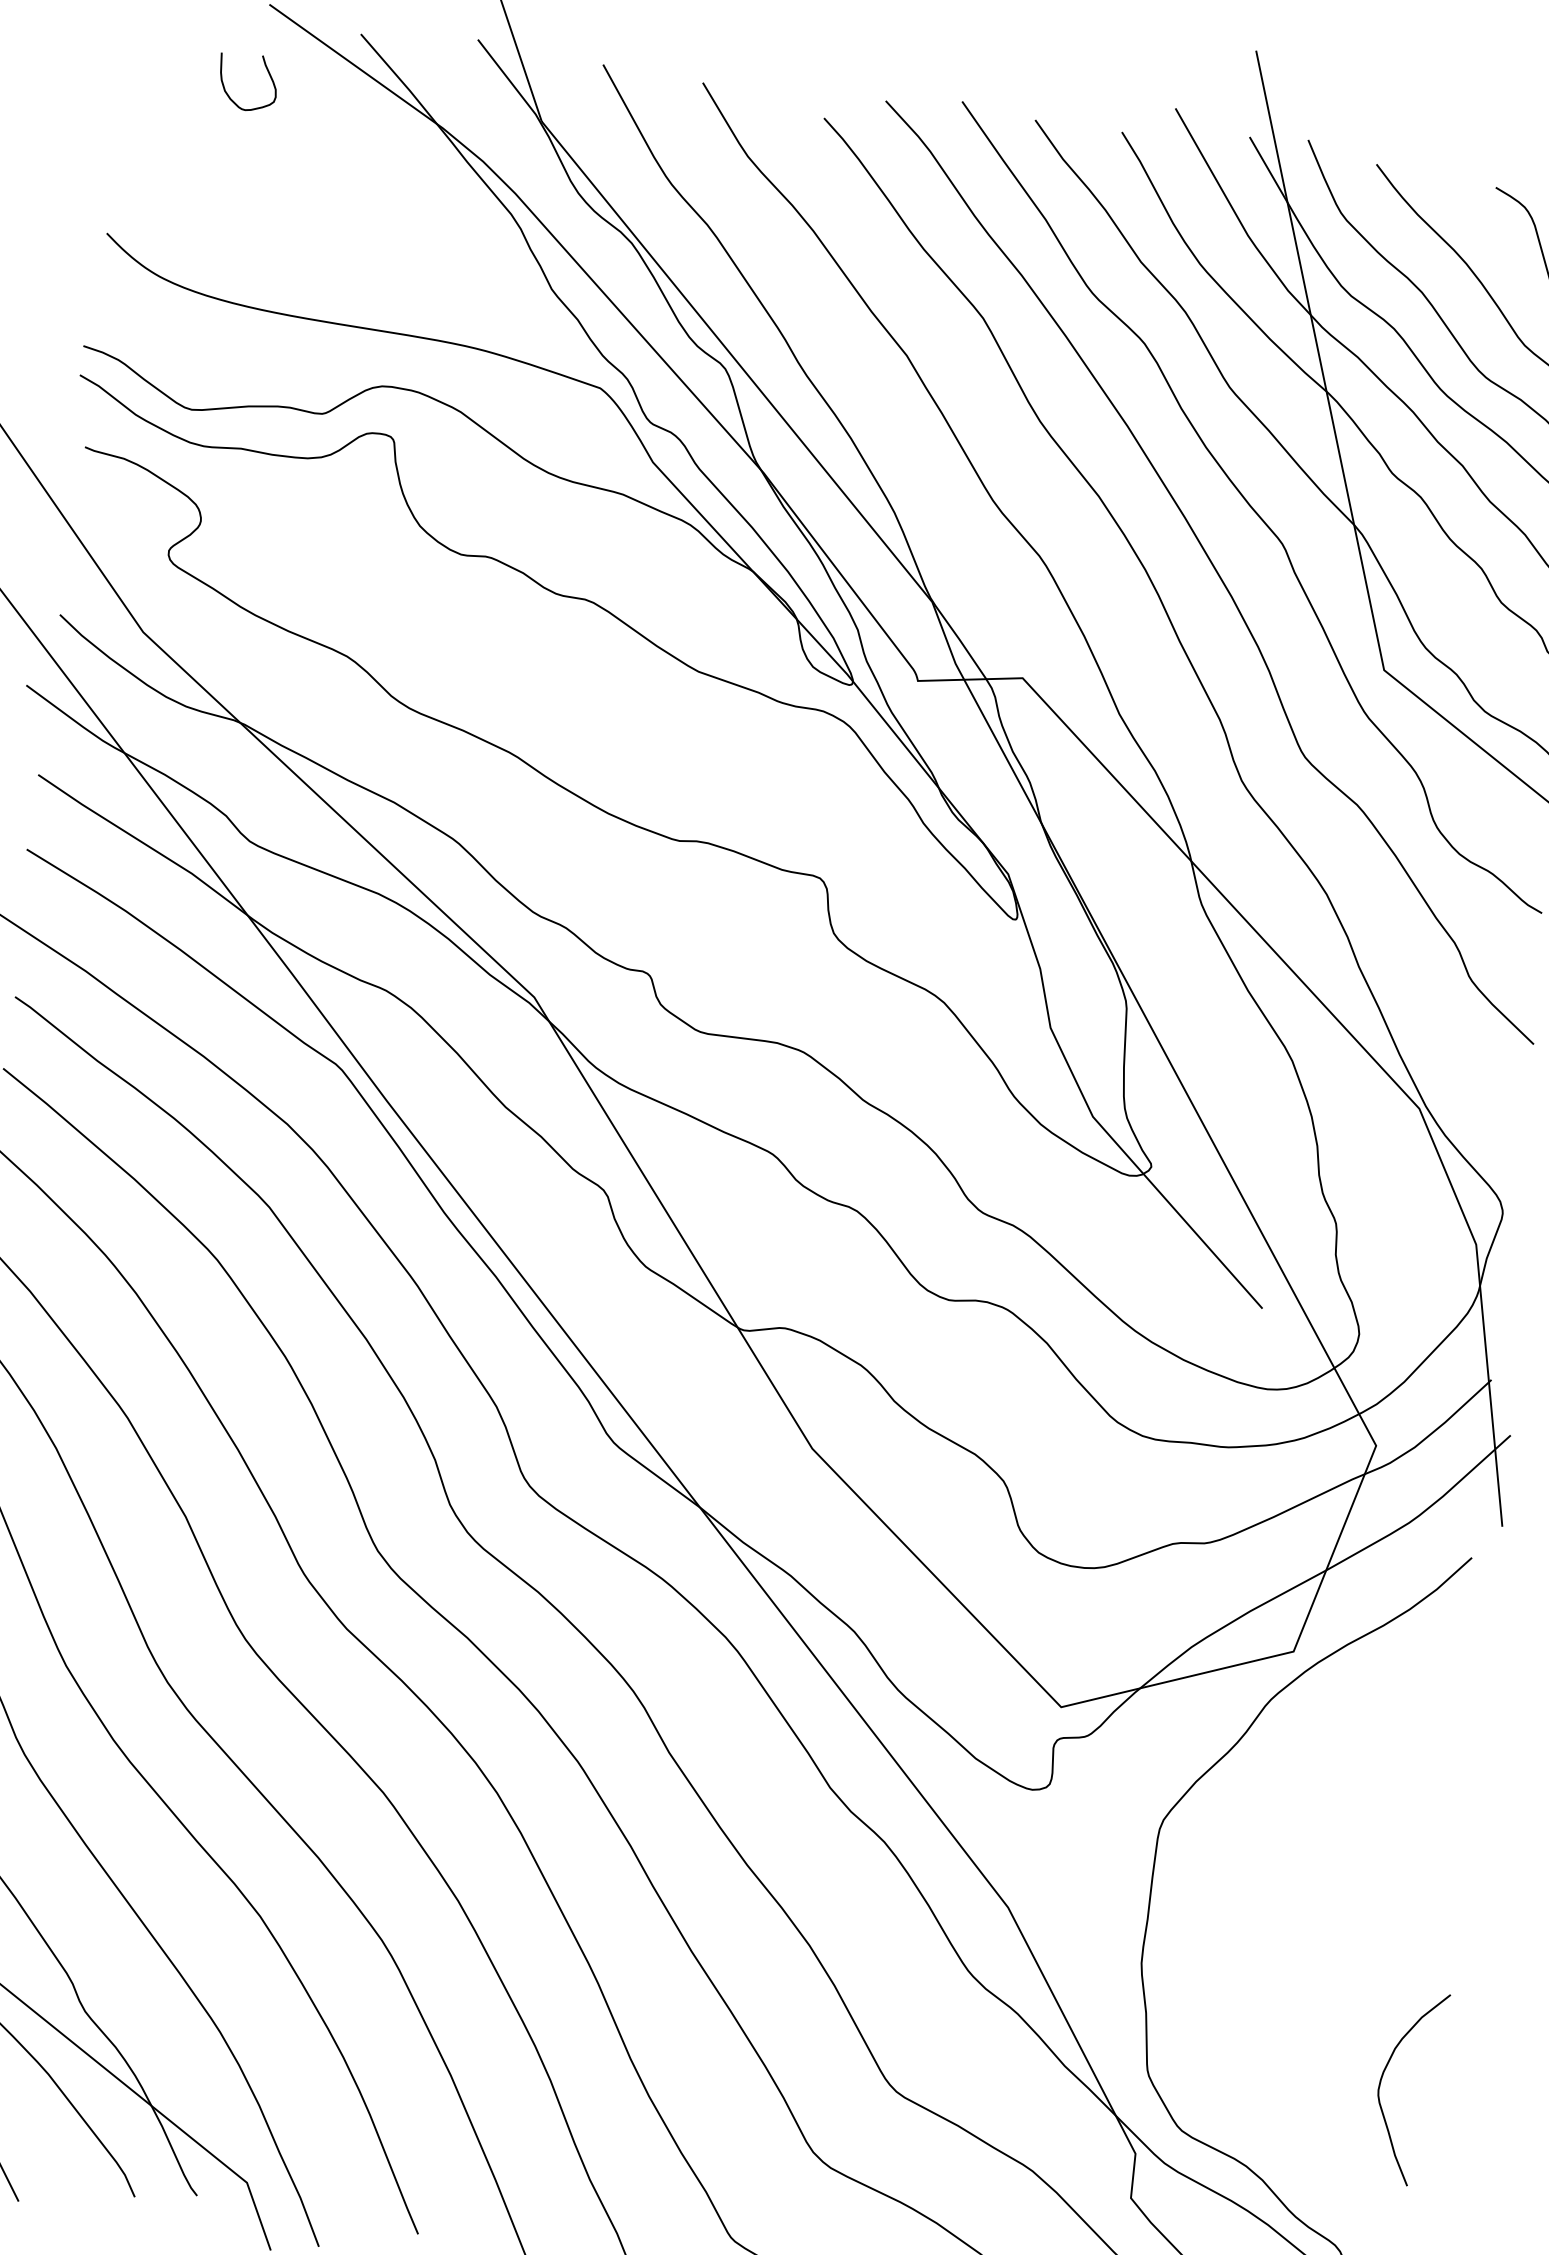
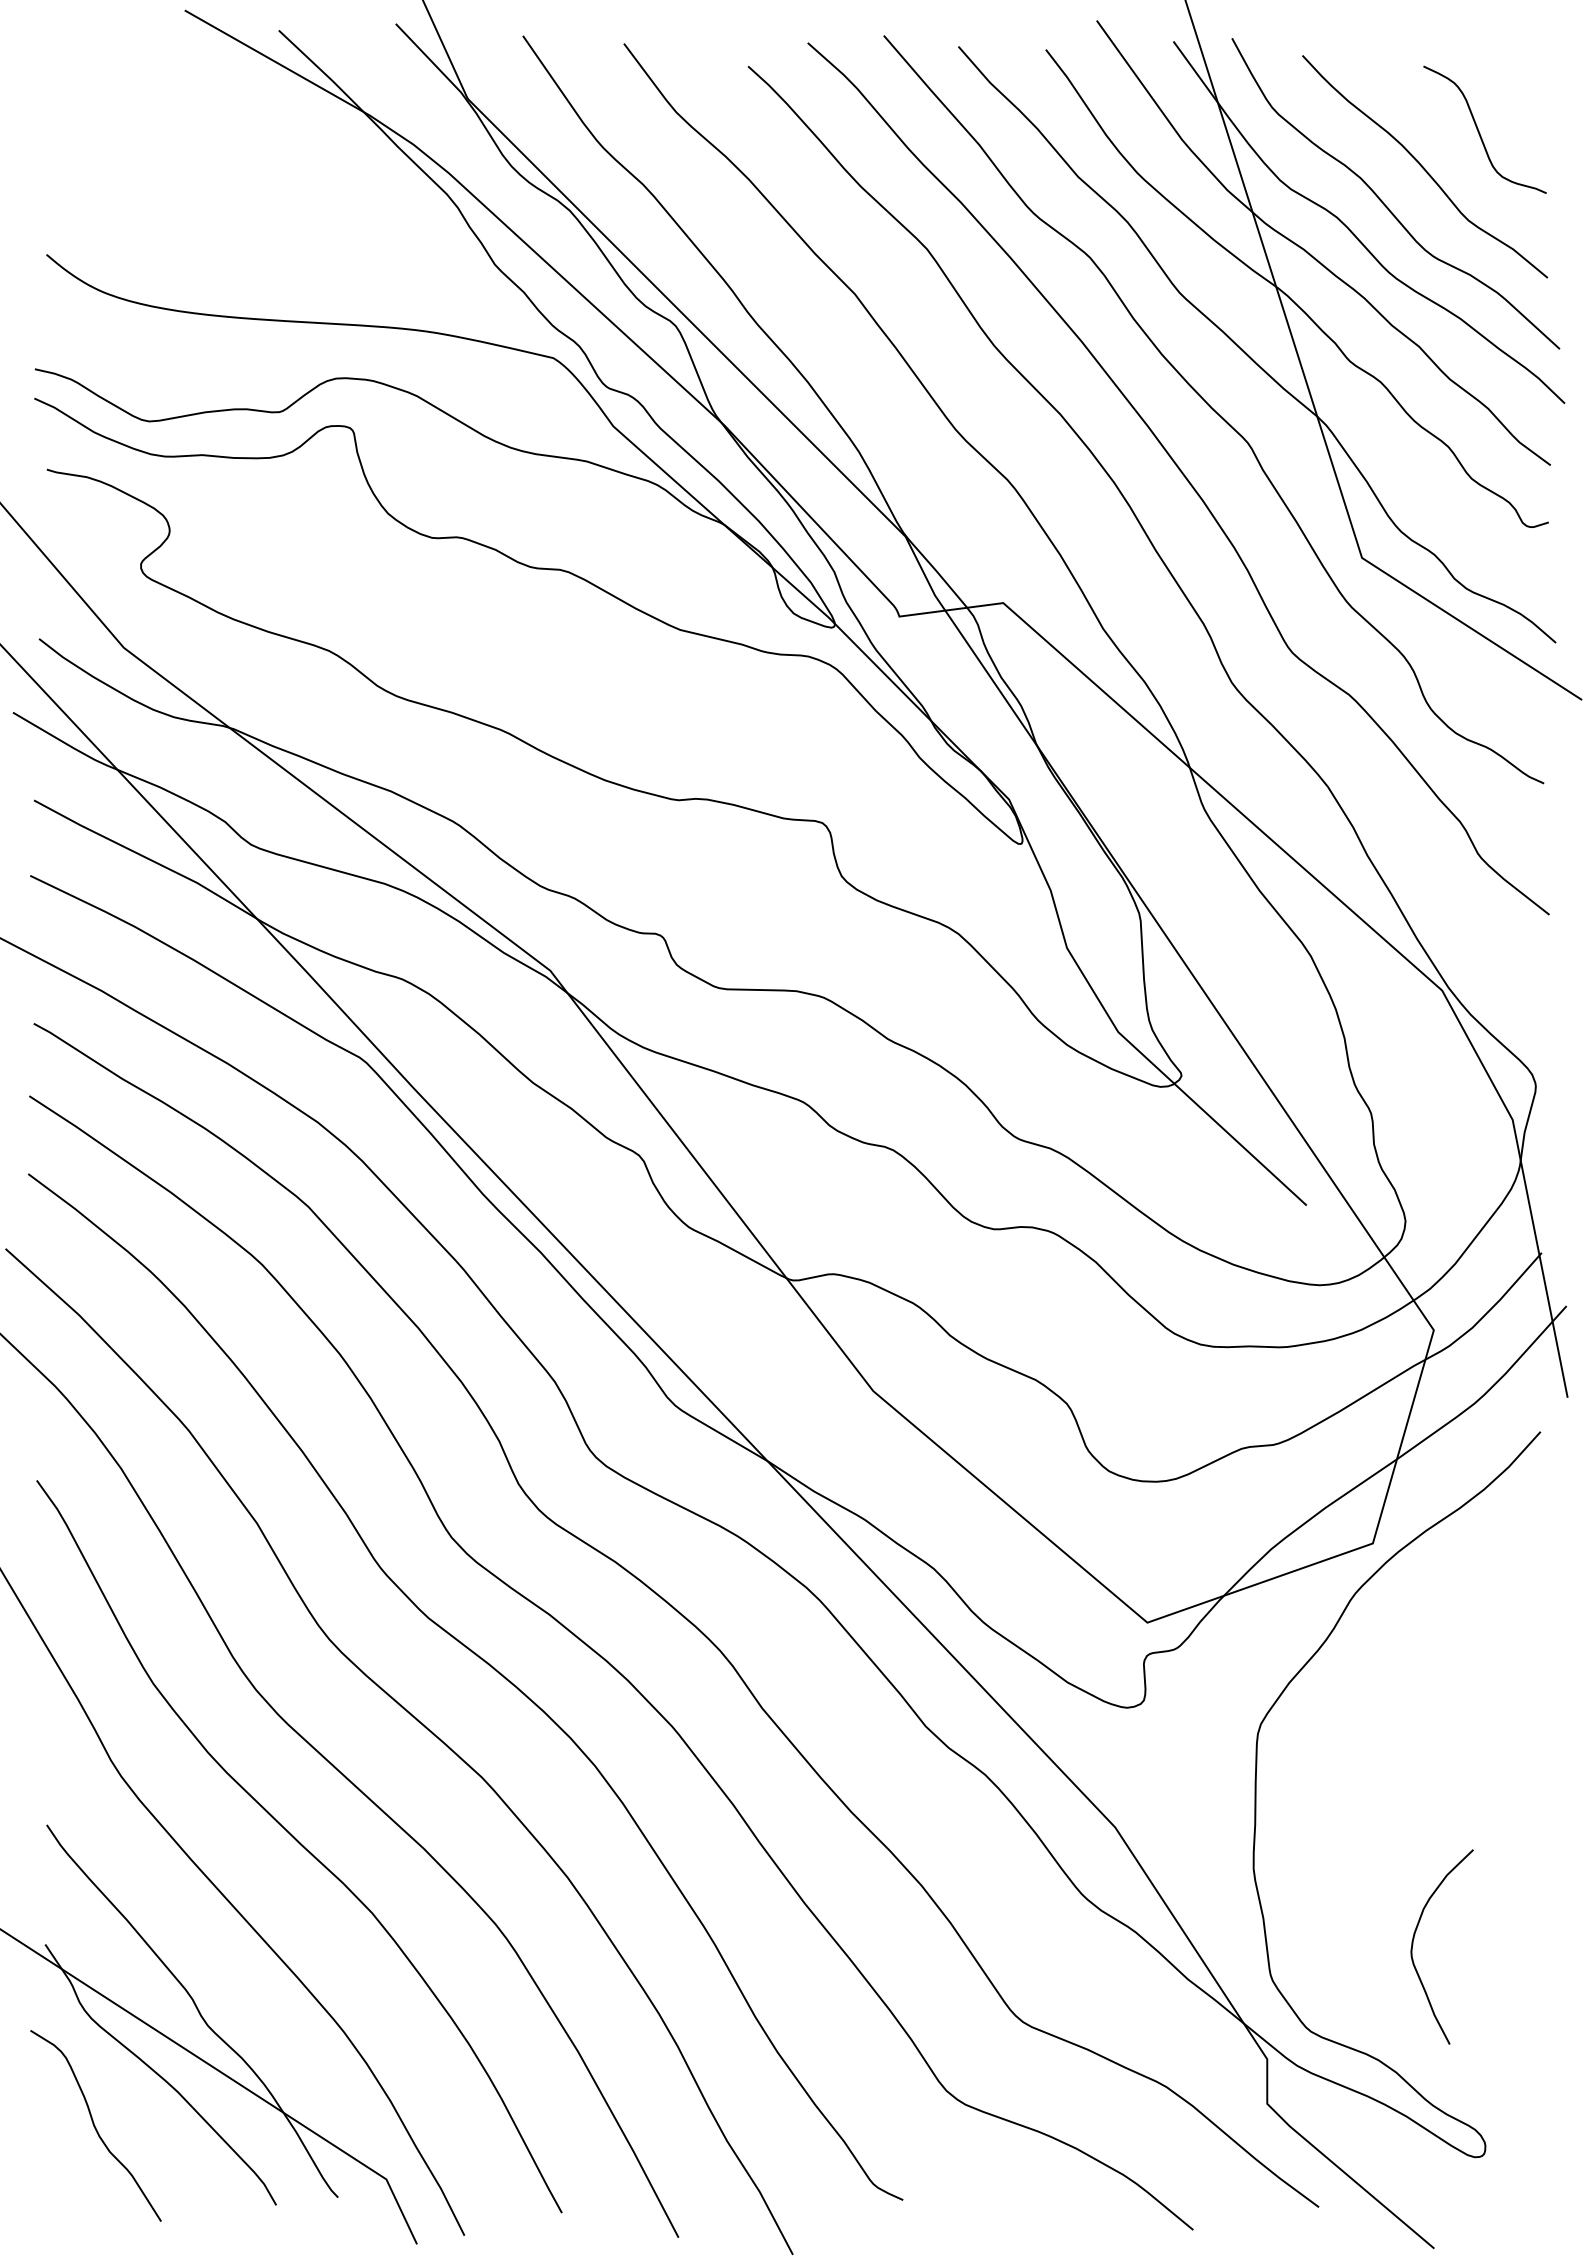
curve: (267, 71) -> (189, 77), removed
curve: (1382, 2078) -> (1414, 1939), moved

